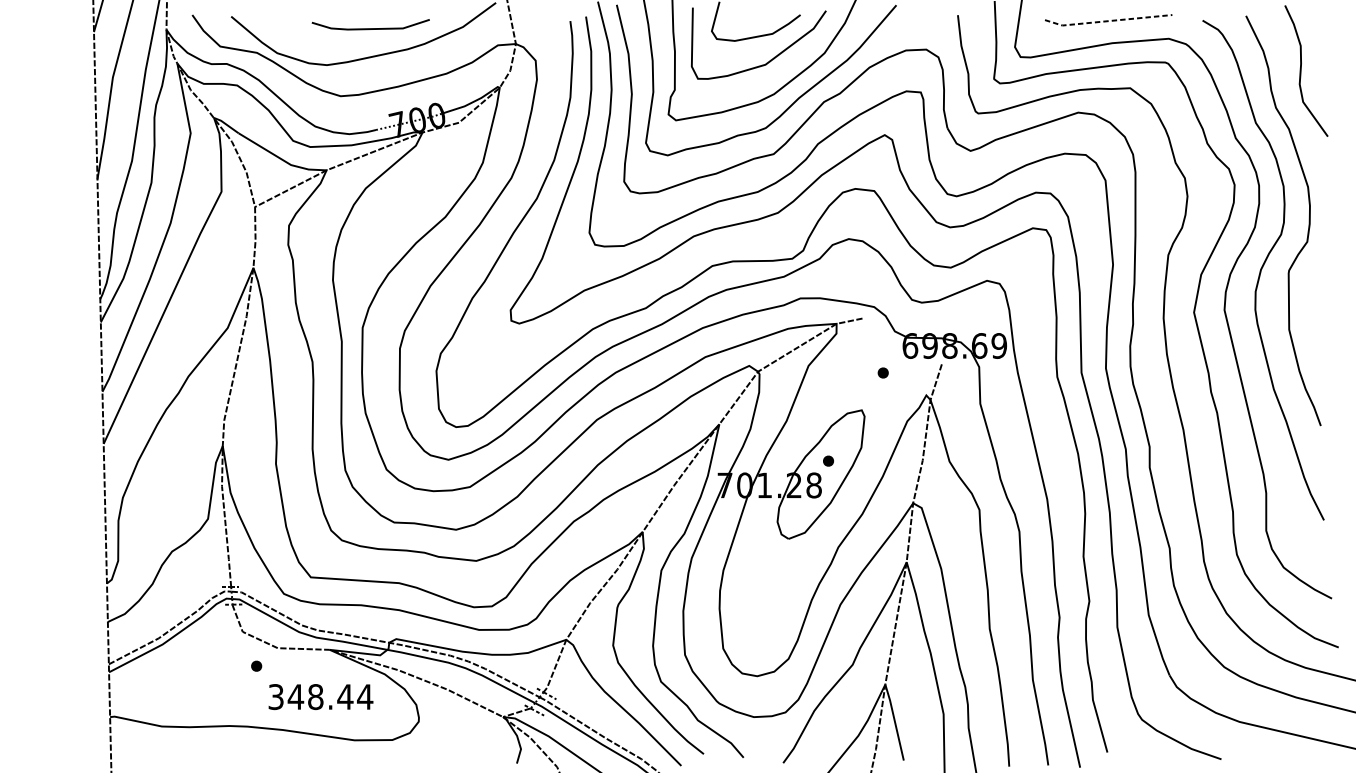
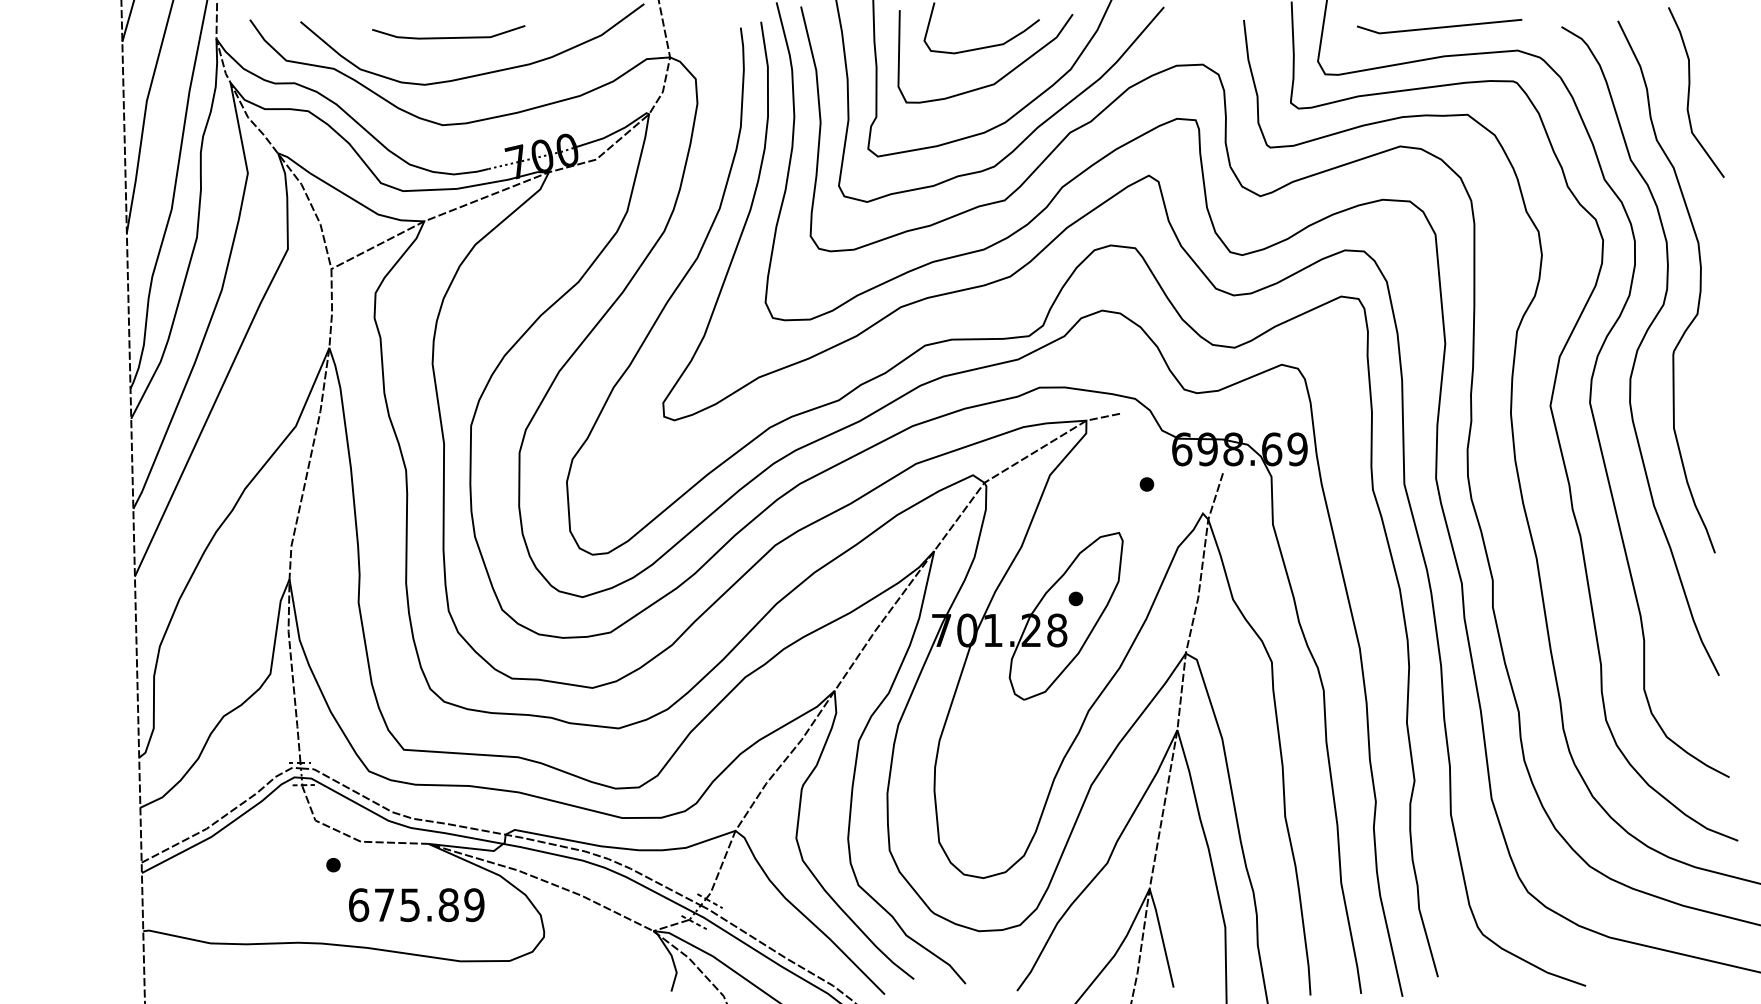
line: (1108, 20) -> (1439, 27), dashed -> solid
line: (370, 28) -> (448, 37), moved
text: (321, 697) -> (417, 905), 348.44 -> 675.89

